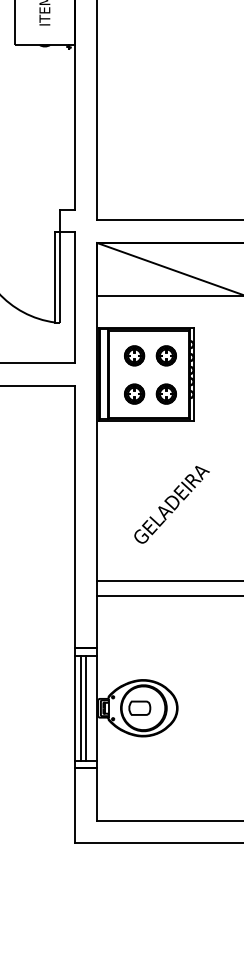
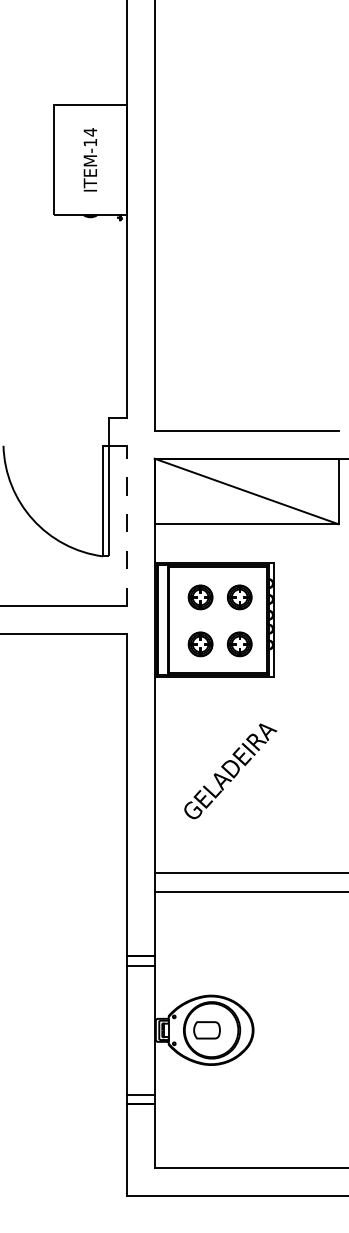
line: (75, 297) -> (127, 525), solid -> dashed
text: (171, 504) -> (230, 771), moved
line: (81, 707) -> (135, 1029), removed
line: (85, 707) -> (140, 1029), removed

